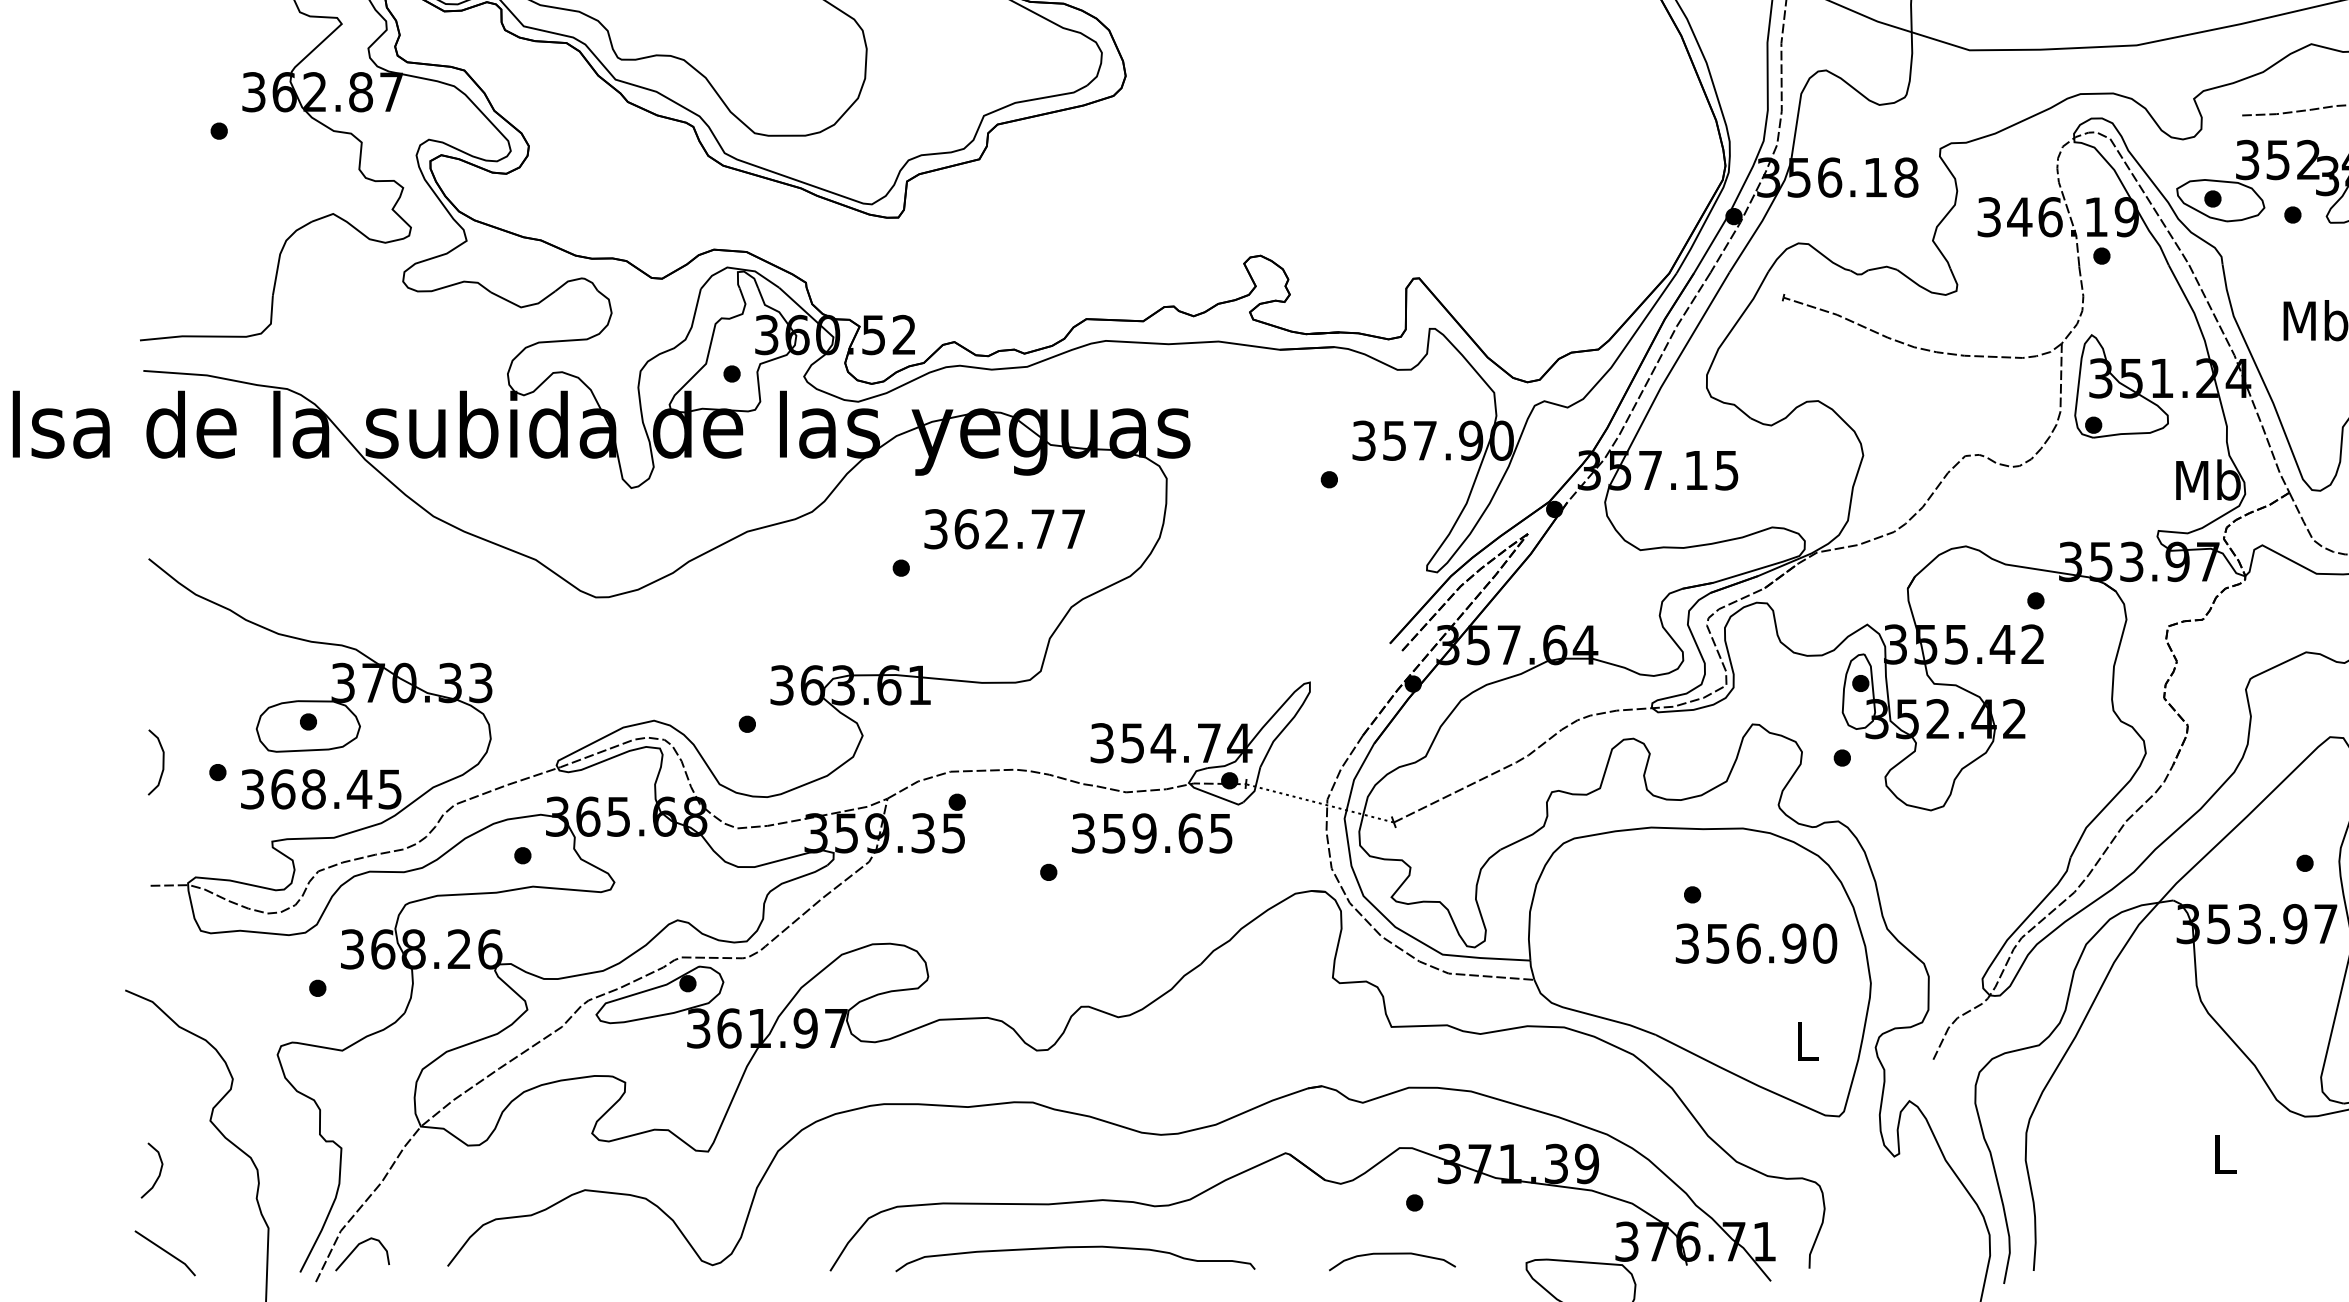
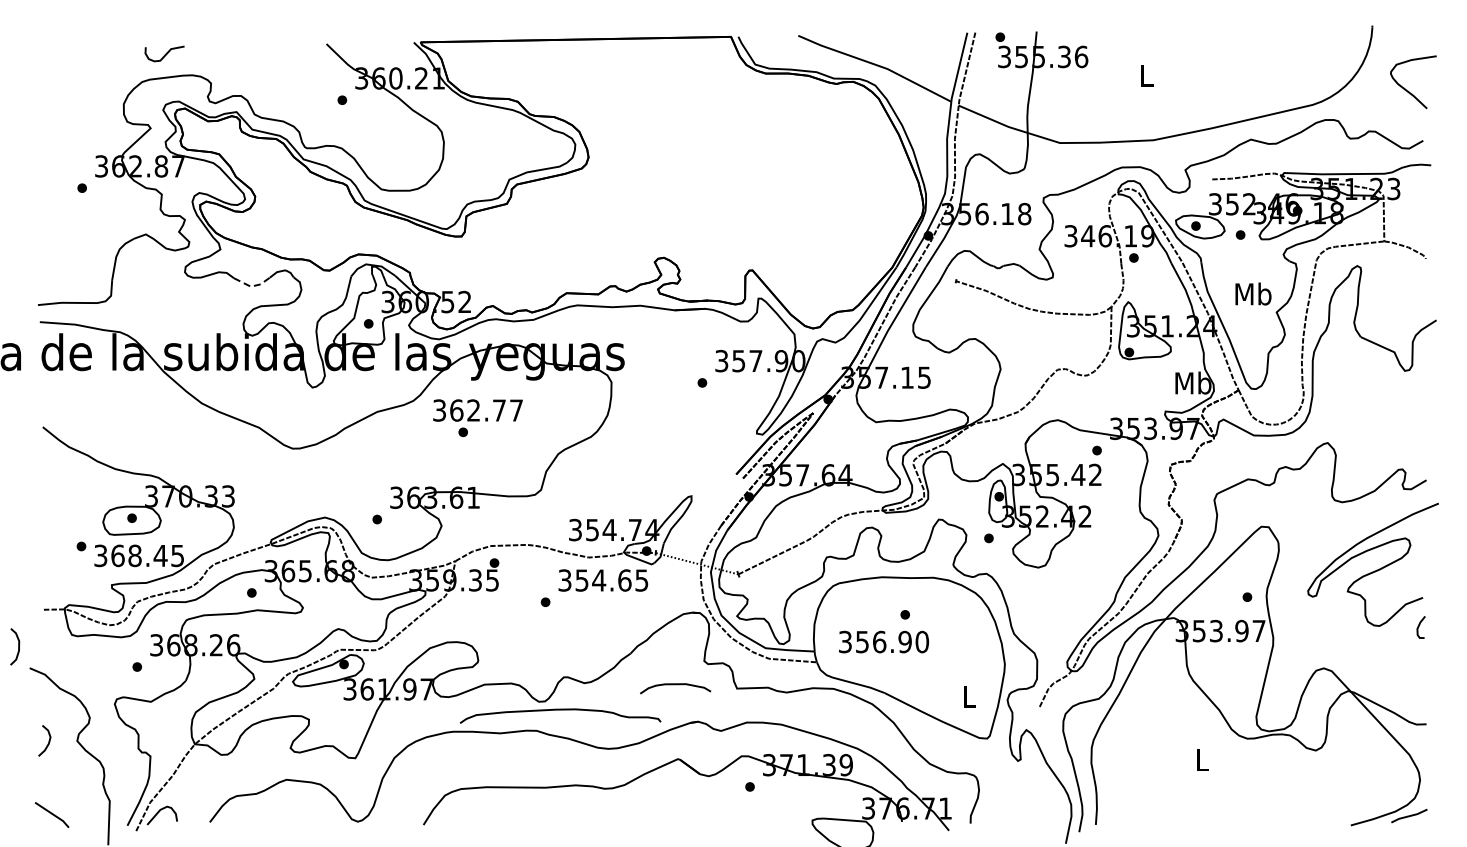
line: (524, 307) -> (252, 286), solid -> dashed
text: (1003, 529) -> (477, 410), moved
curve: (162, 761) -> (18, 646), moved
text: (1145, 833) -> (599, 580), 359.65 -> 354.65
text: (1755, 942) -> (883, 641), moved
curve: (158, 1169) -> (48, 740), moved
curve: (1075, 1248) -> (560, 710), moved
curve: (1392, 1255) -> (675, 685), moved

